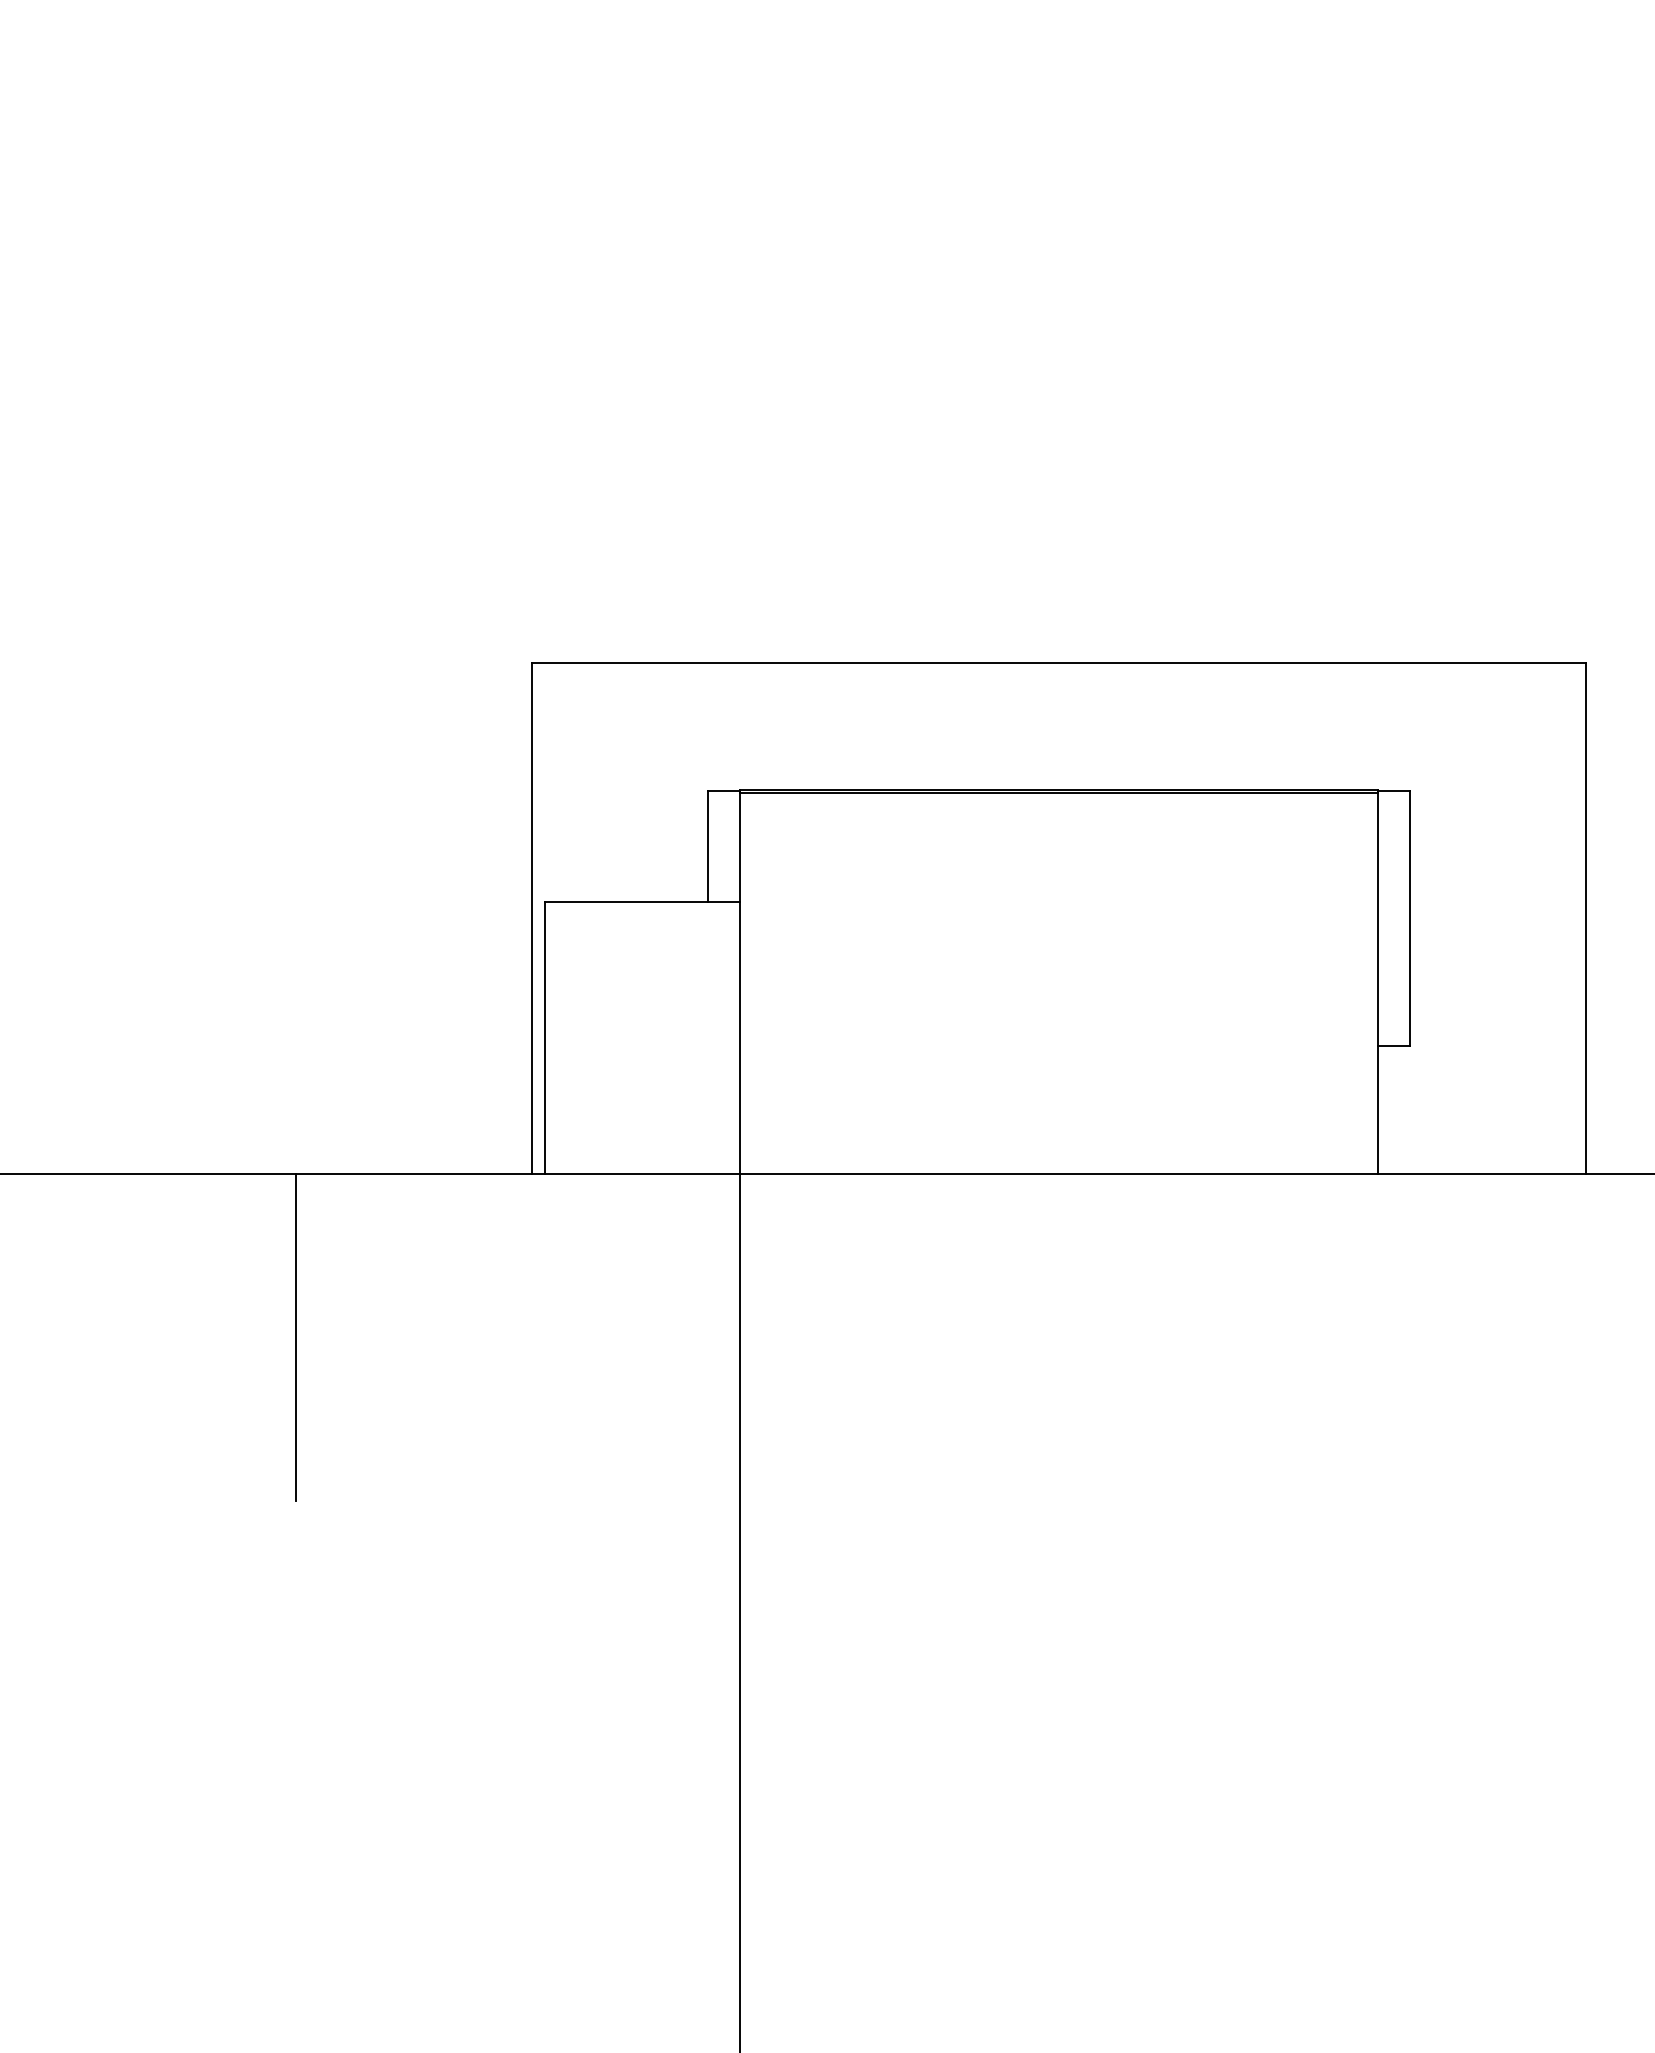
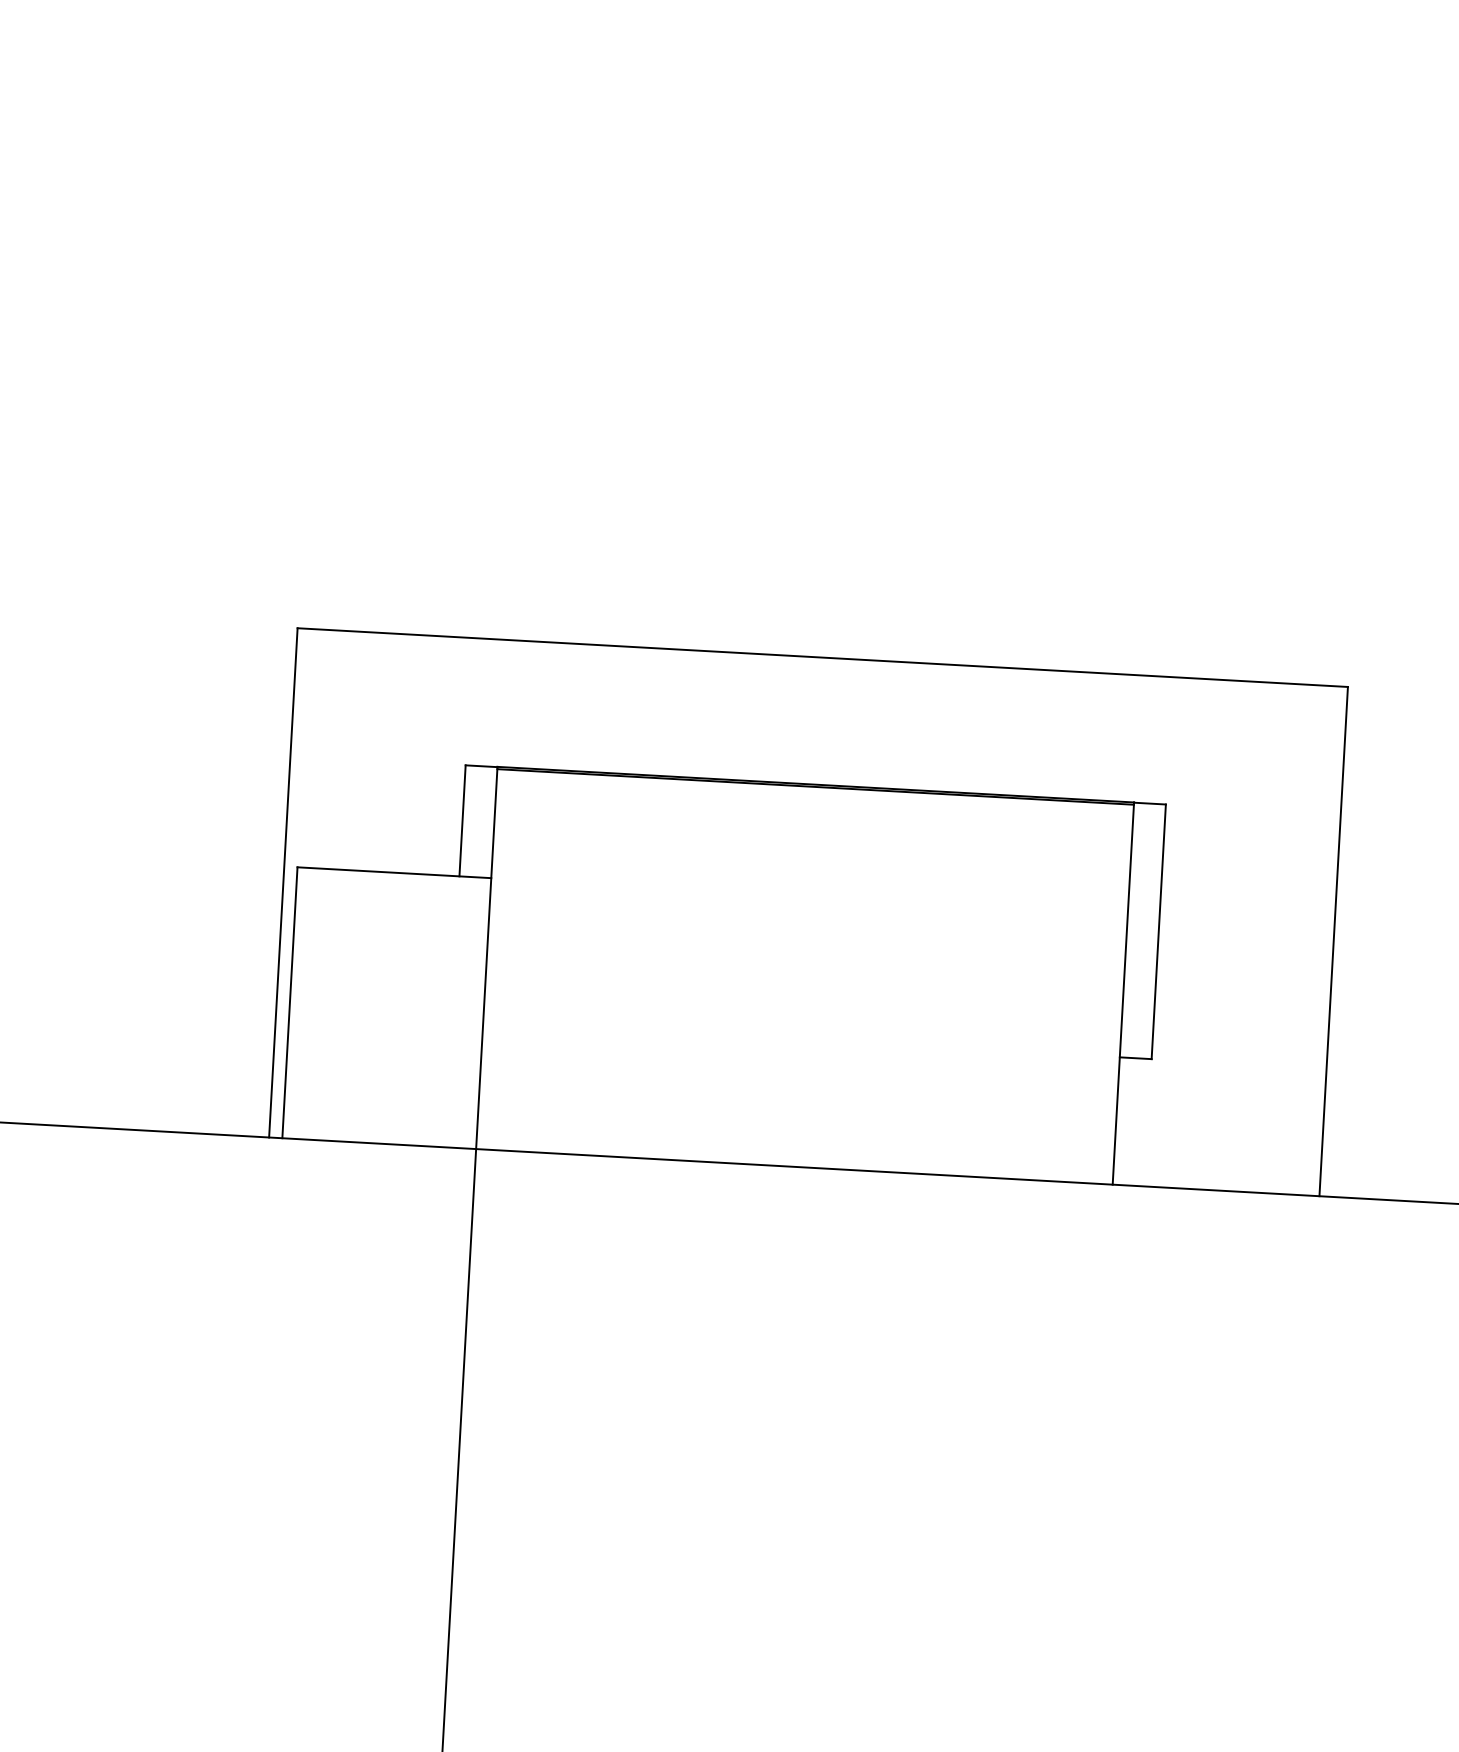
line: (296, 1336) -> (25, 1286), removed

